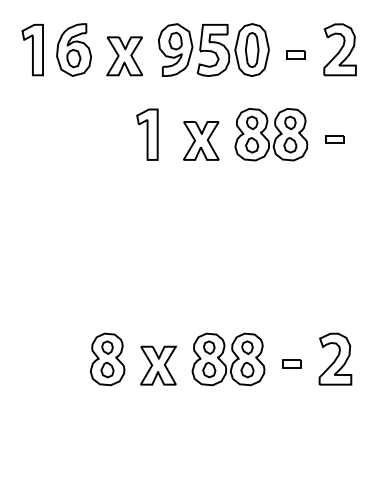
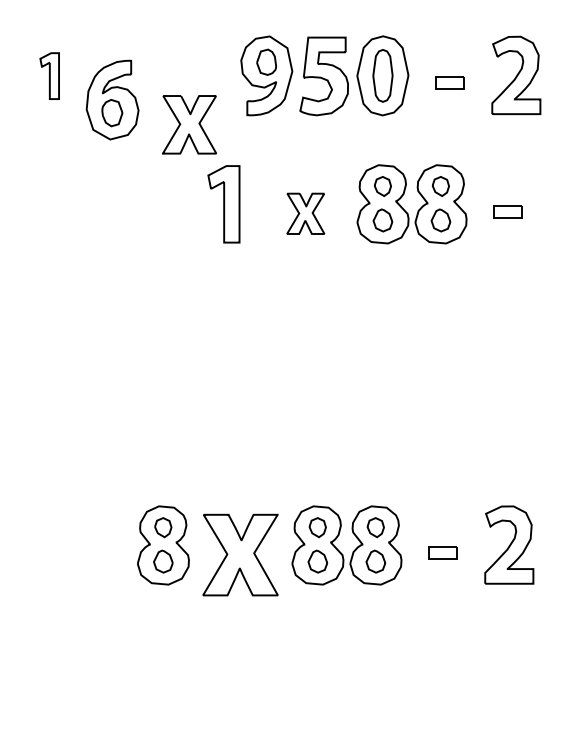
part: (73, 49) -> (111, 99), moved
part: (32, 50) -> (49, 76), size x0.6
part: (124, 56) -> (189, 125), moved
part: (201, 140) -> (306, 213), size x0.7
part: (158, 365) -> (240, 554), size x1.4

